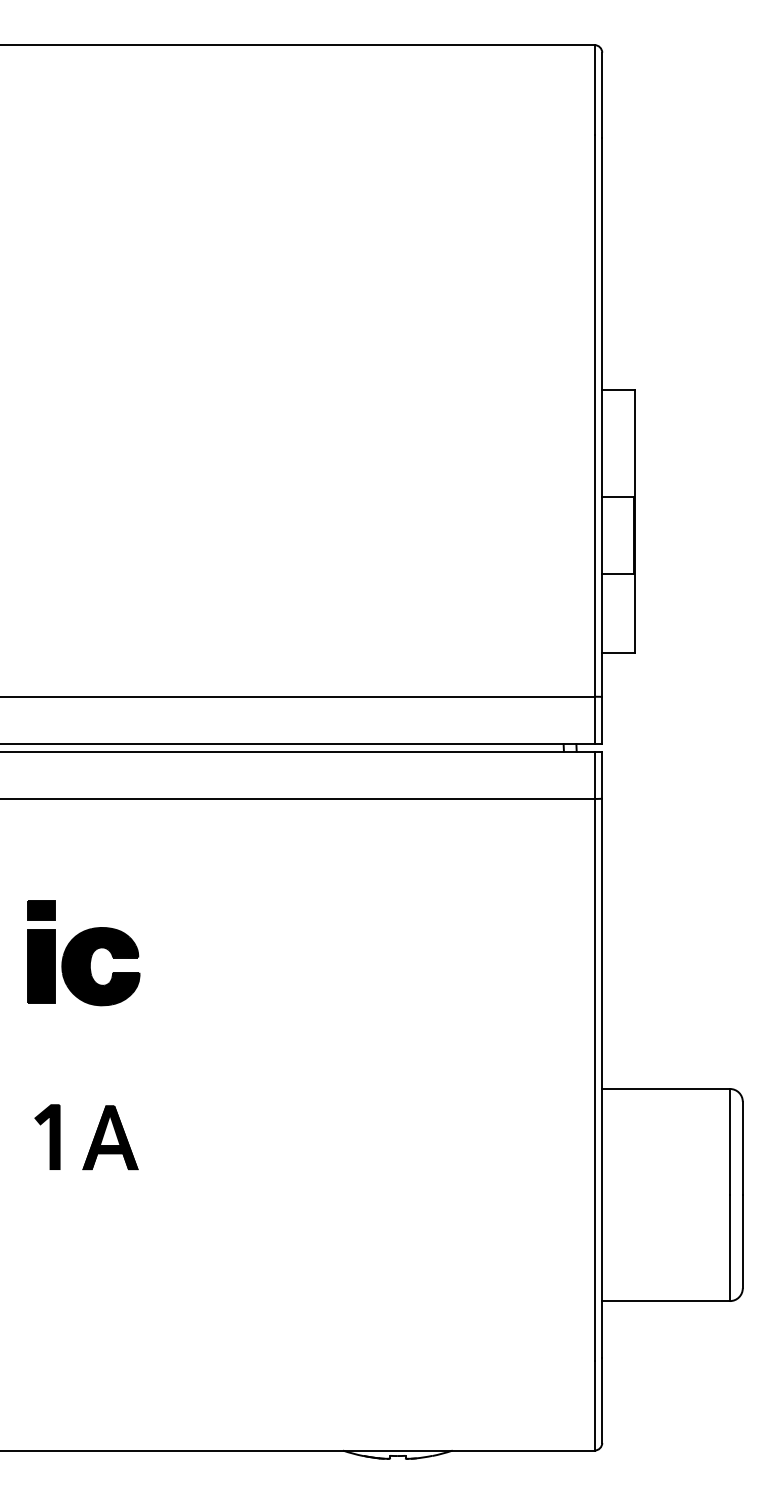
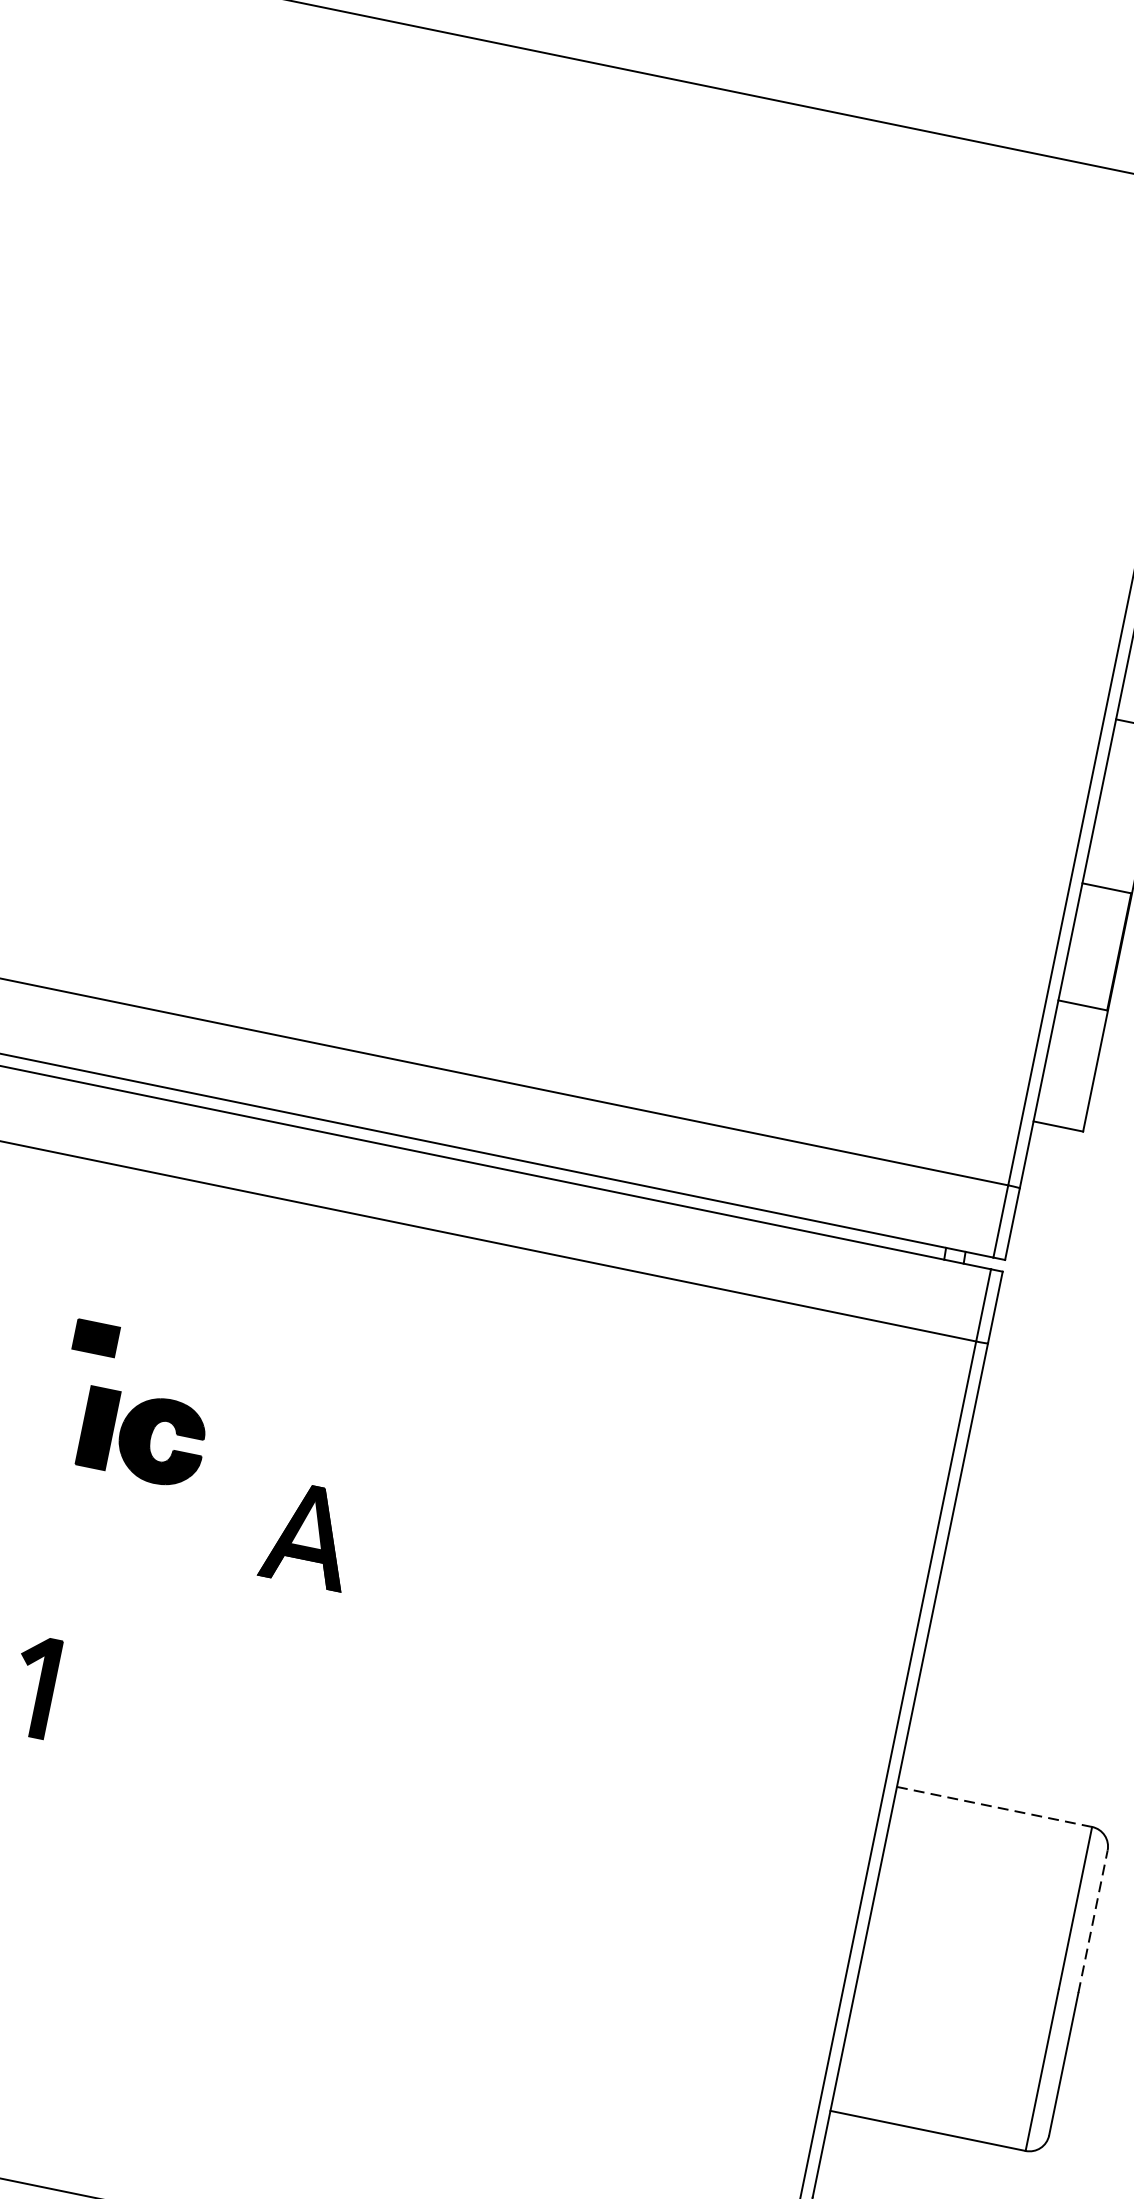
part: (83, 966) -> (142, 1437), size x0.7
line: (666, 1089) -> (994, 1807), solid -> dashed
part: (110, 1137) -> (309, 1534), moved
line: (742, 1148) -> (1092, 1921), solid -> dashed

